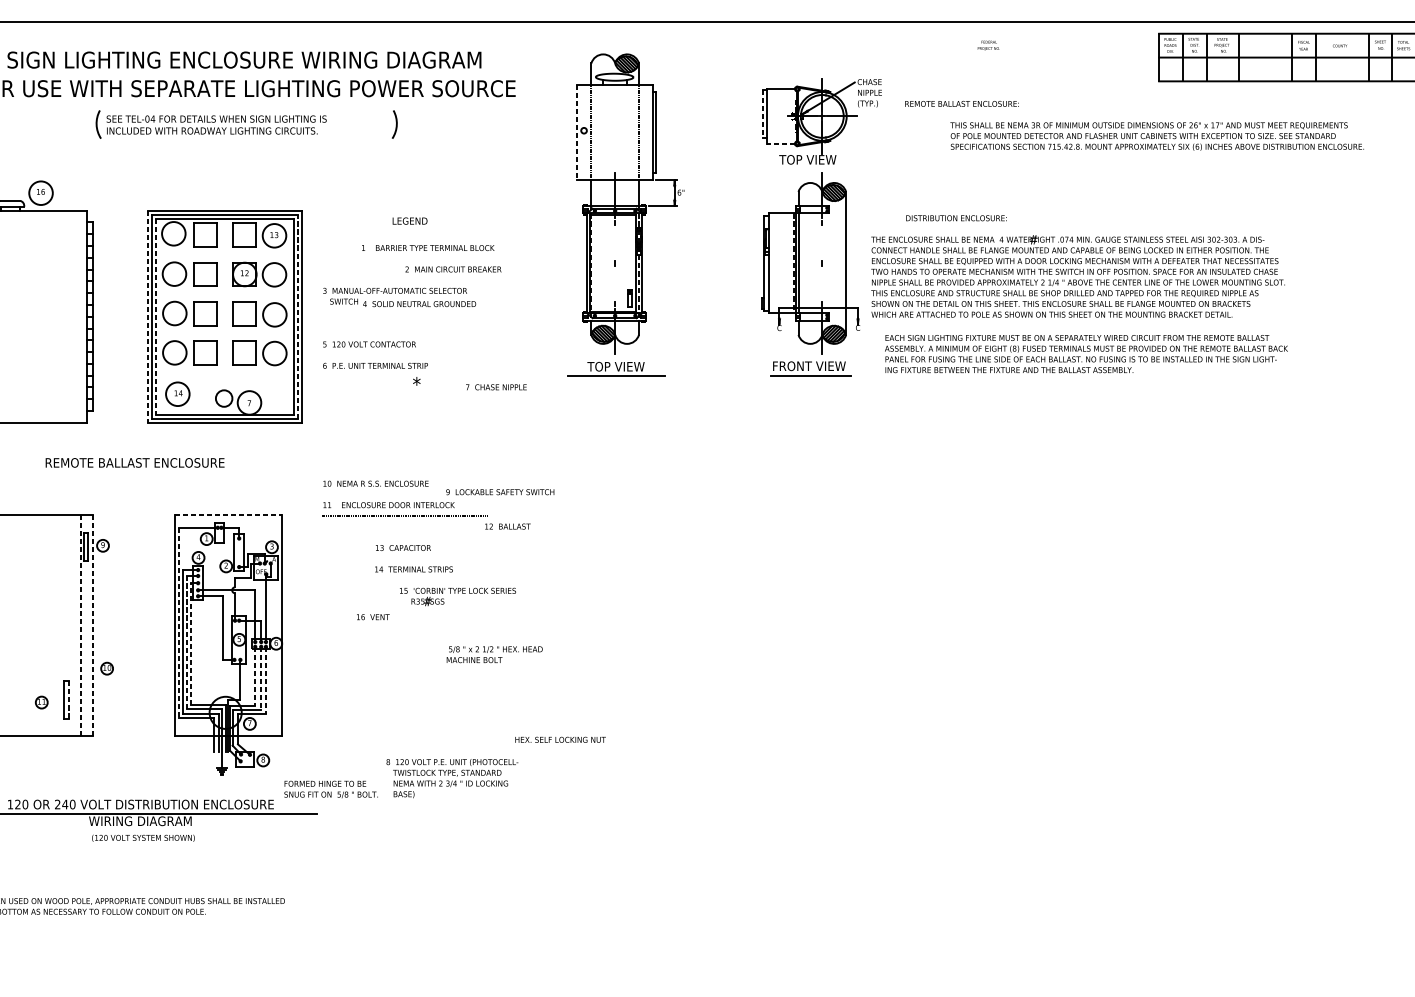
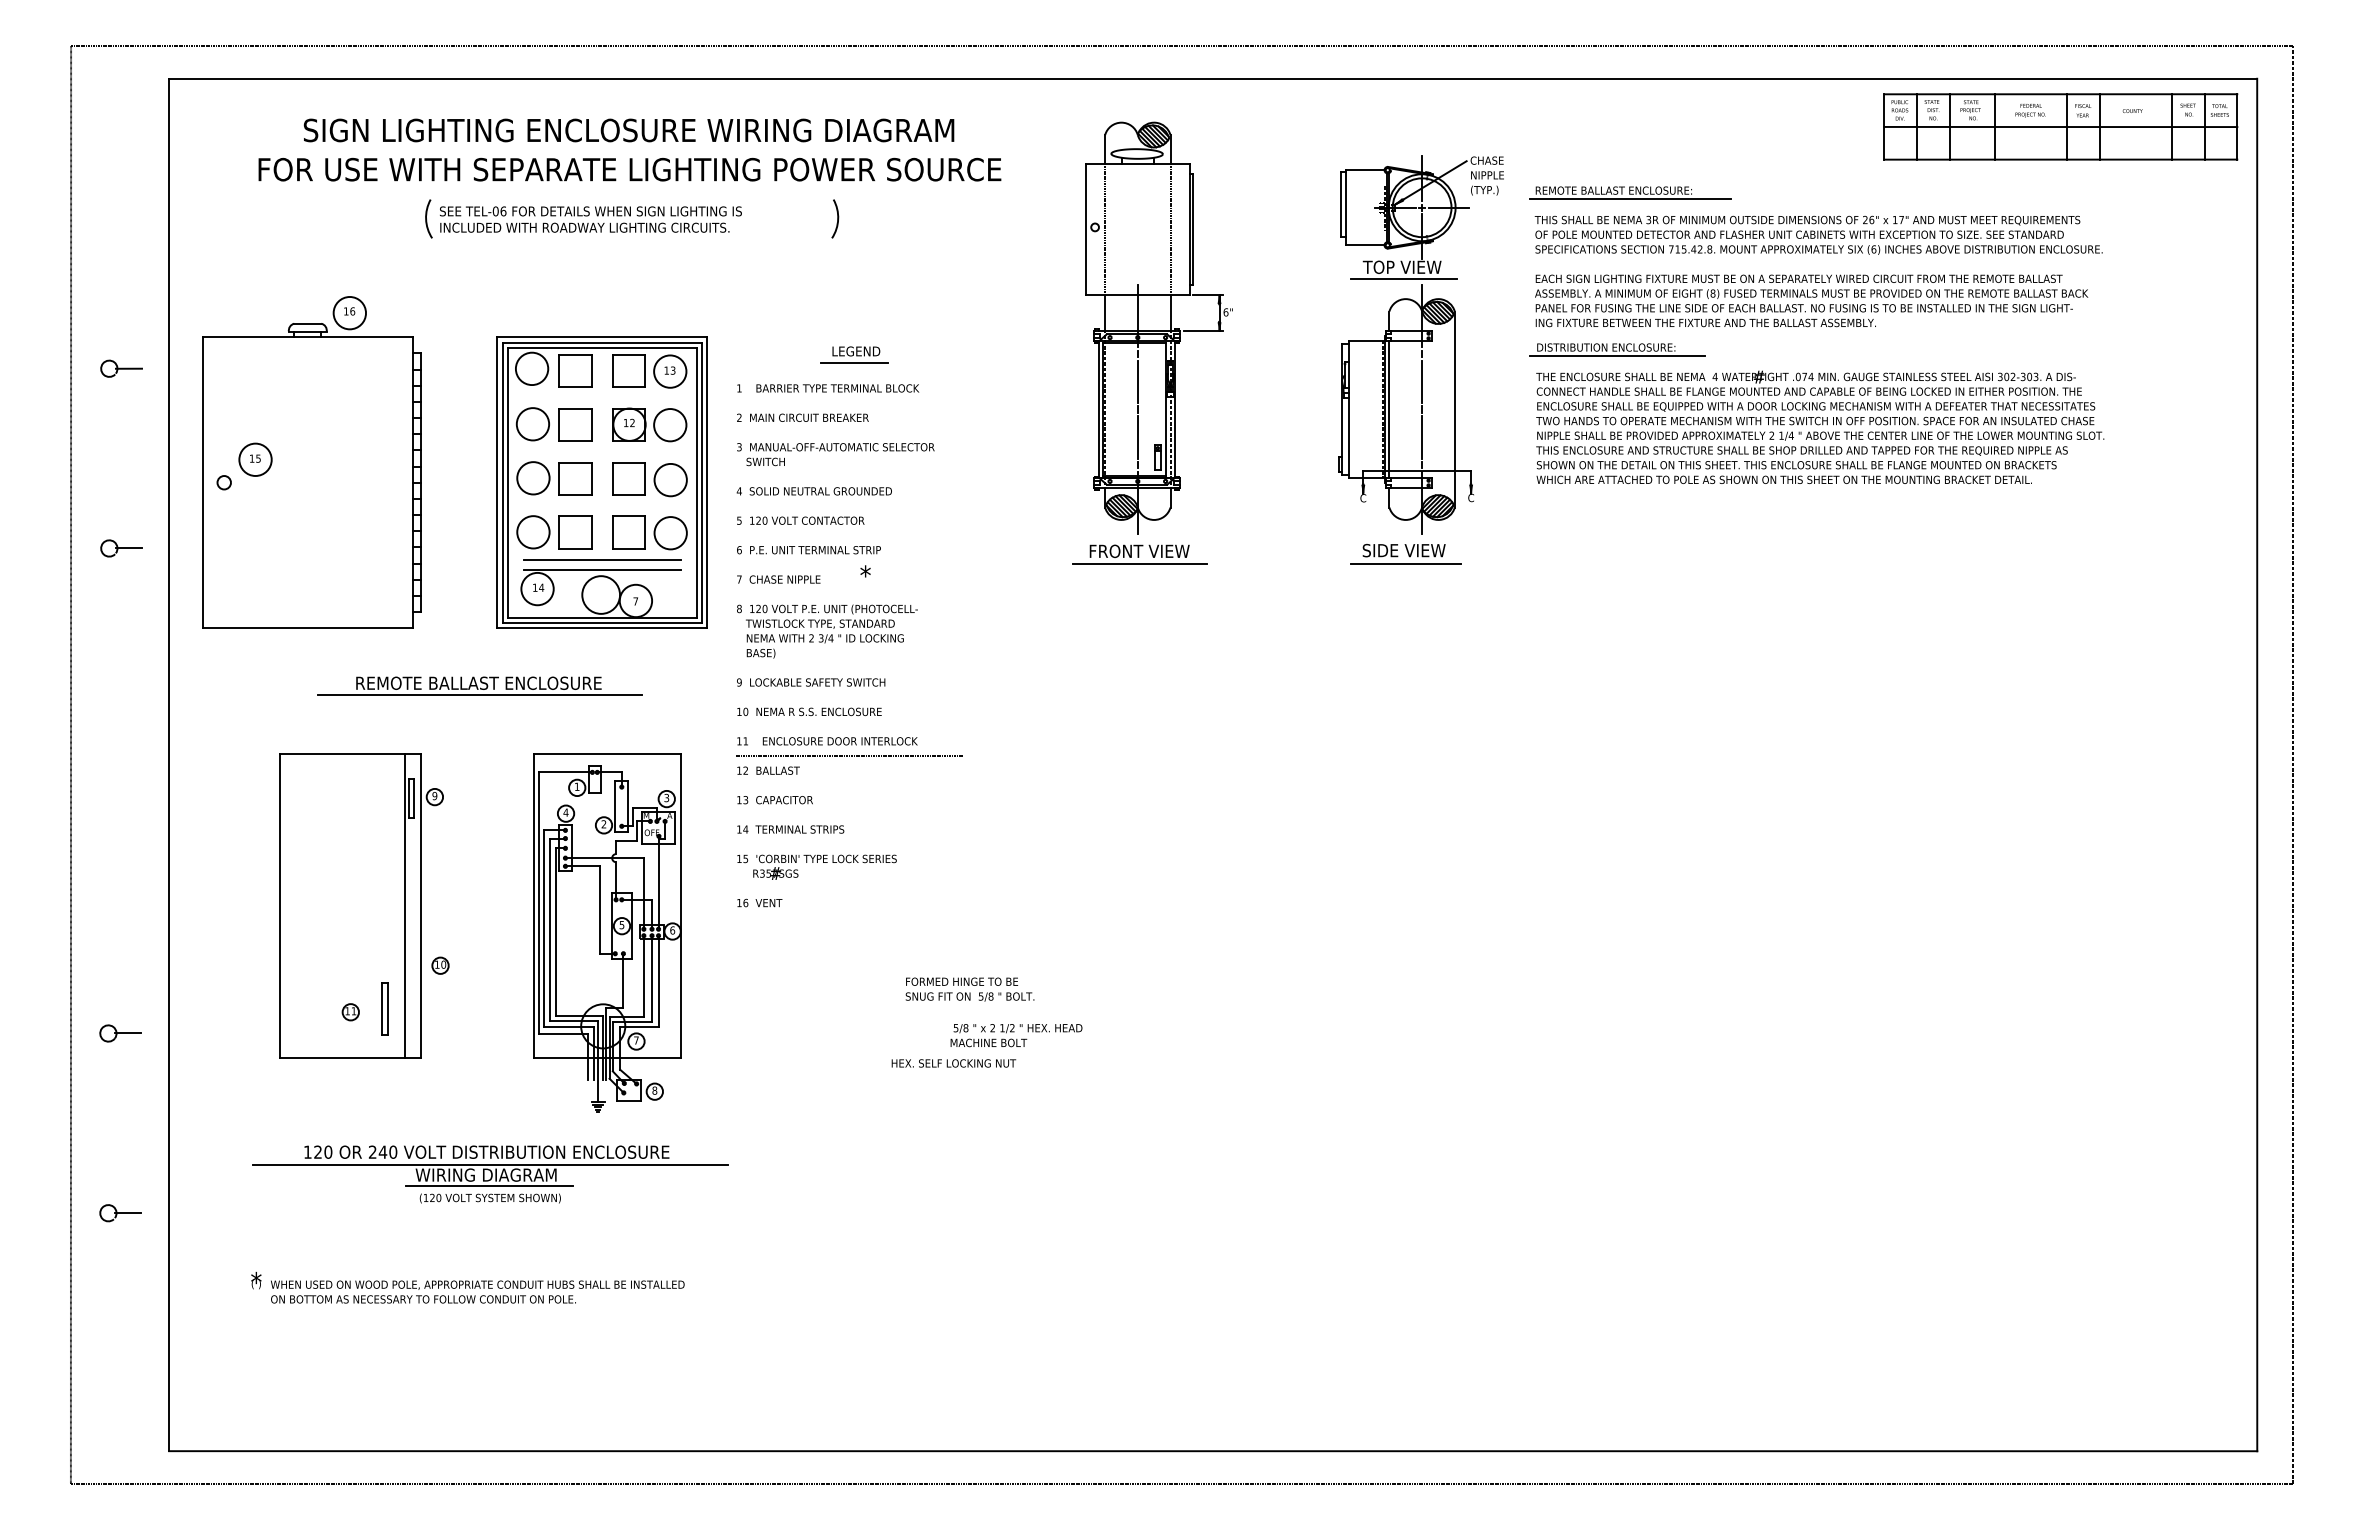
text: (988, 45) -> (2030, 110), moved
line: (974, 110) -> (1630, 199), added
line: (762, 114) -> (1340, 204), dashed -> solid
text: (153, 119) -> (503, 211), TEL-04 -> TEL-06
line: (577, 132) -> (1085, 230), dashed -> solid
text: (1157, 135) -> (1818, 234), moved
line: (781, 143) -> (1365, 245), dashed -> solid
line: (809, 168) -> (1404, 279), added
line: (964, 224) -> (1617, 355), added
line: (408, 229) -> (853, 363), added
line: (614, 243) -> (1137, 381), added
line: (822, 243) -> (1422, 381), added
text: (428, 248) -> (828, 388), moved
text: (453, 269) -> (802, 417), moved
text: (1078, 275) -> (1820, 426), moved
line: (614, 283) -> (1137, 437), added
line: (822, 283) -> (1422, 437), added
text: (418, 304) -> (813, 491), moved
line: (148, 316) -> (497, 482), dashed -> solid
line: (156, 316) -> (508, 482), dashed -> solid
line: (298, 316) -> (702, 482), dashed -> solid
text: (1086, 353) -> (1811, 300), moved
text: (616, 366) -> (1139, 550), TOP VIEW -> FRONT VIEW
text: (809, 366) -> (1404, 550), FRONT VIEW -> SIDE VIEW
line: (225, 372) -> (602, 559), added
line: (225, 380) -> (602, 570), added
text: (496, 387) -> (778, 579), moved
circle: (224, 398) -> (601, 594), size x1.67
line: (135, 471) -> (479, 695), added
text: (500, 492) -> (811, 682), moved
line: (228, 514) -> (607, 754), dashed -> solid
text: (507, 526) -> (768, 770), moved
text: (402, 548) -> (774, 800), moved
text: (413, 569) -> (790, 829), moved
text: (457, 596) -> (816, 866), moved
text: (373, 616) -> (759, 902), moved
line: (178, 623) -> (538, 903), dashed -> solid
line: (80, 625) -> (404, 906), dashed -> solid
line: (92, 625) -> (420, 906), dashed -> solid
line: (186, 642) -> (549, 929), dashed -> solid
line: (190, 644) -> (555, 932), dashed -> solid
text: (494, 654) -> (1016, 1035), moved
line: (255, 676) -> (643, 976), dashed -> solid
line: (261, 678) -> (652, 979), dashed -> solid
line: (265, 680) -> (658, 981), dashed -> solid
line: (69, 700) -> (388, 1009), dashed -> solid
text: (560, 739) -> (953, 1063), moved
text: (452, 778) -> (827, 631), moved
text: (330, 789) -> (969, 989), moved
line: (142, 828) -> (489, 1185), added

